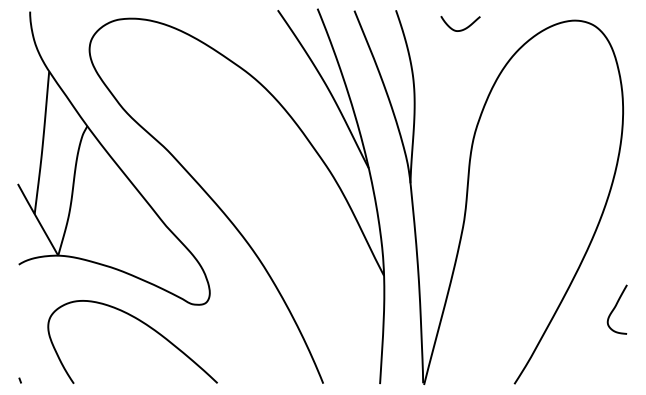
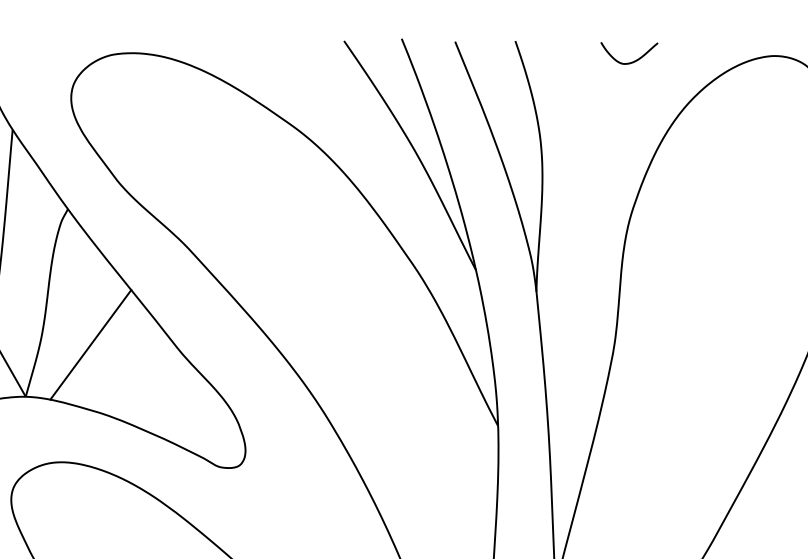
curve: (463, 28) -> (633, 60), moved
line: (103, 219) -> (91, 344), added

